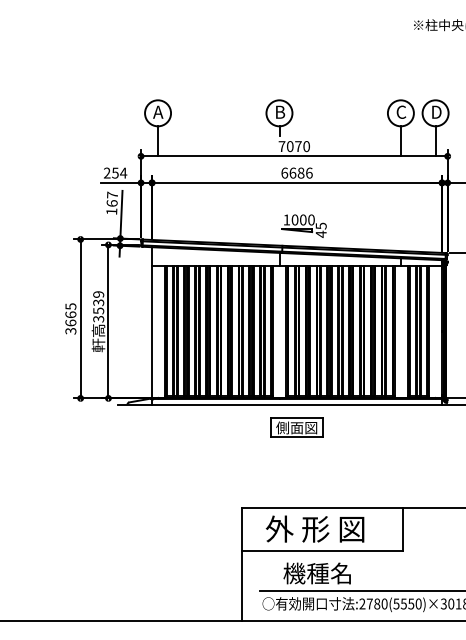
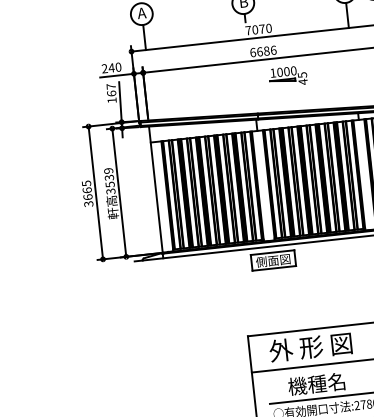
text: (119, 172) -> (114, 67), 254 -> 240
part: (303, 225) -> (287, 76), moved
part: (296, 427) -> (272, 260), moved

